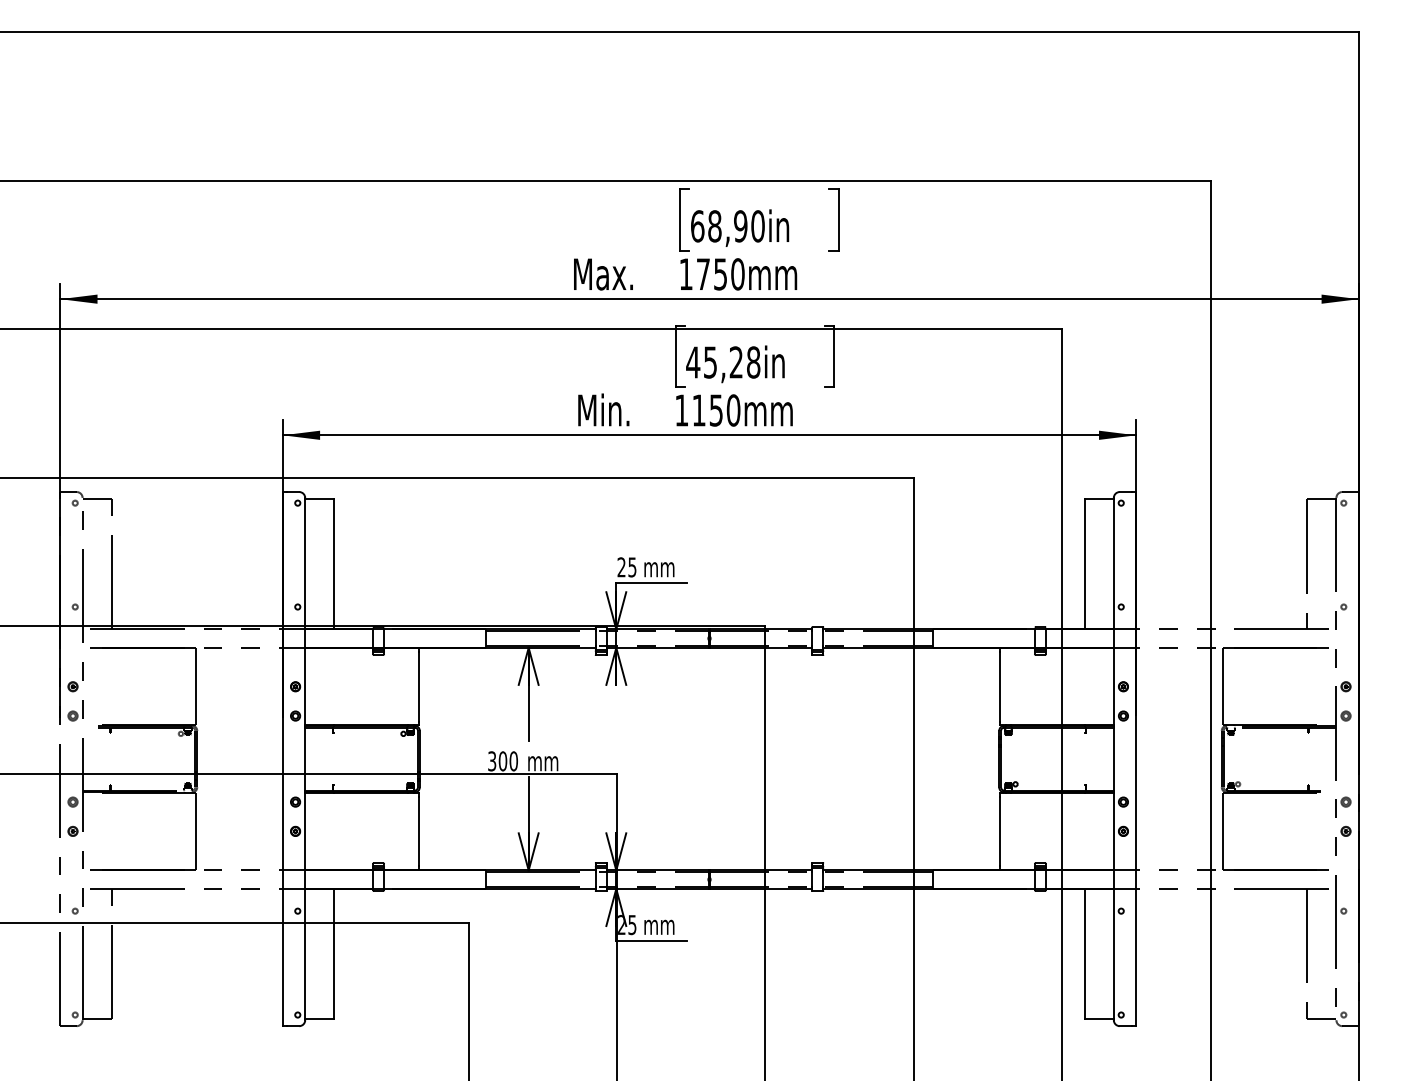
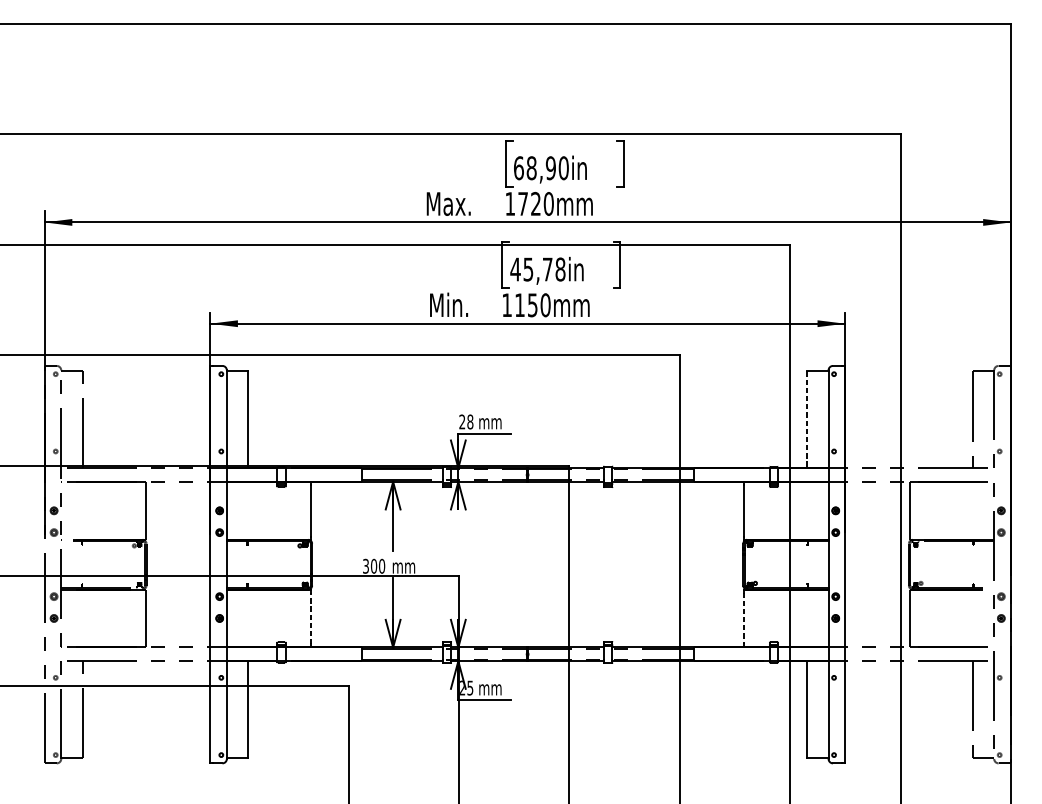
text: (720, 274) -> (535, 204), 1750mm -> 1720mm
text: (735, 362) -> (547, 269), 45,28in -> 45,78in
line: (1084, 564) -> (806, 419), solid -> dashed
text: (632, 567) -> (470, 422), 25 -> 28
line: (418, 831) -> (311, 618), solid -> dashed
line: (1000, 831) -> (744, 618), solid -> dashed

